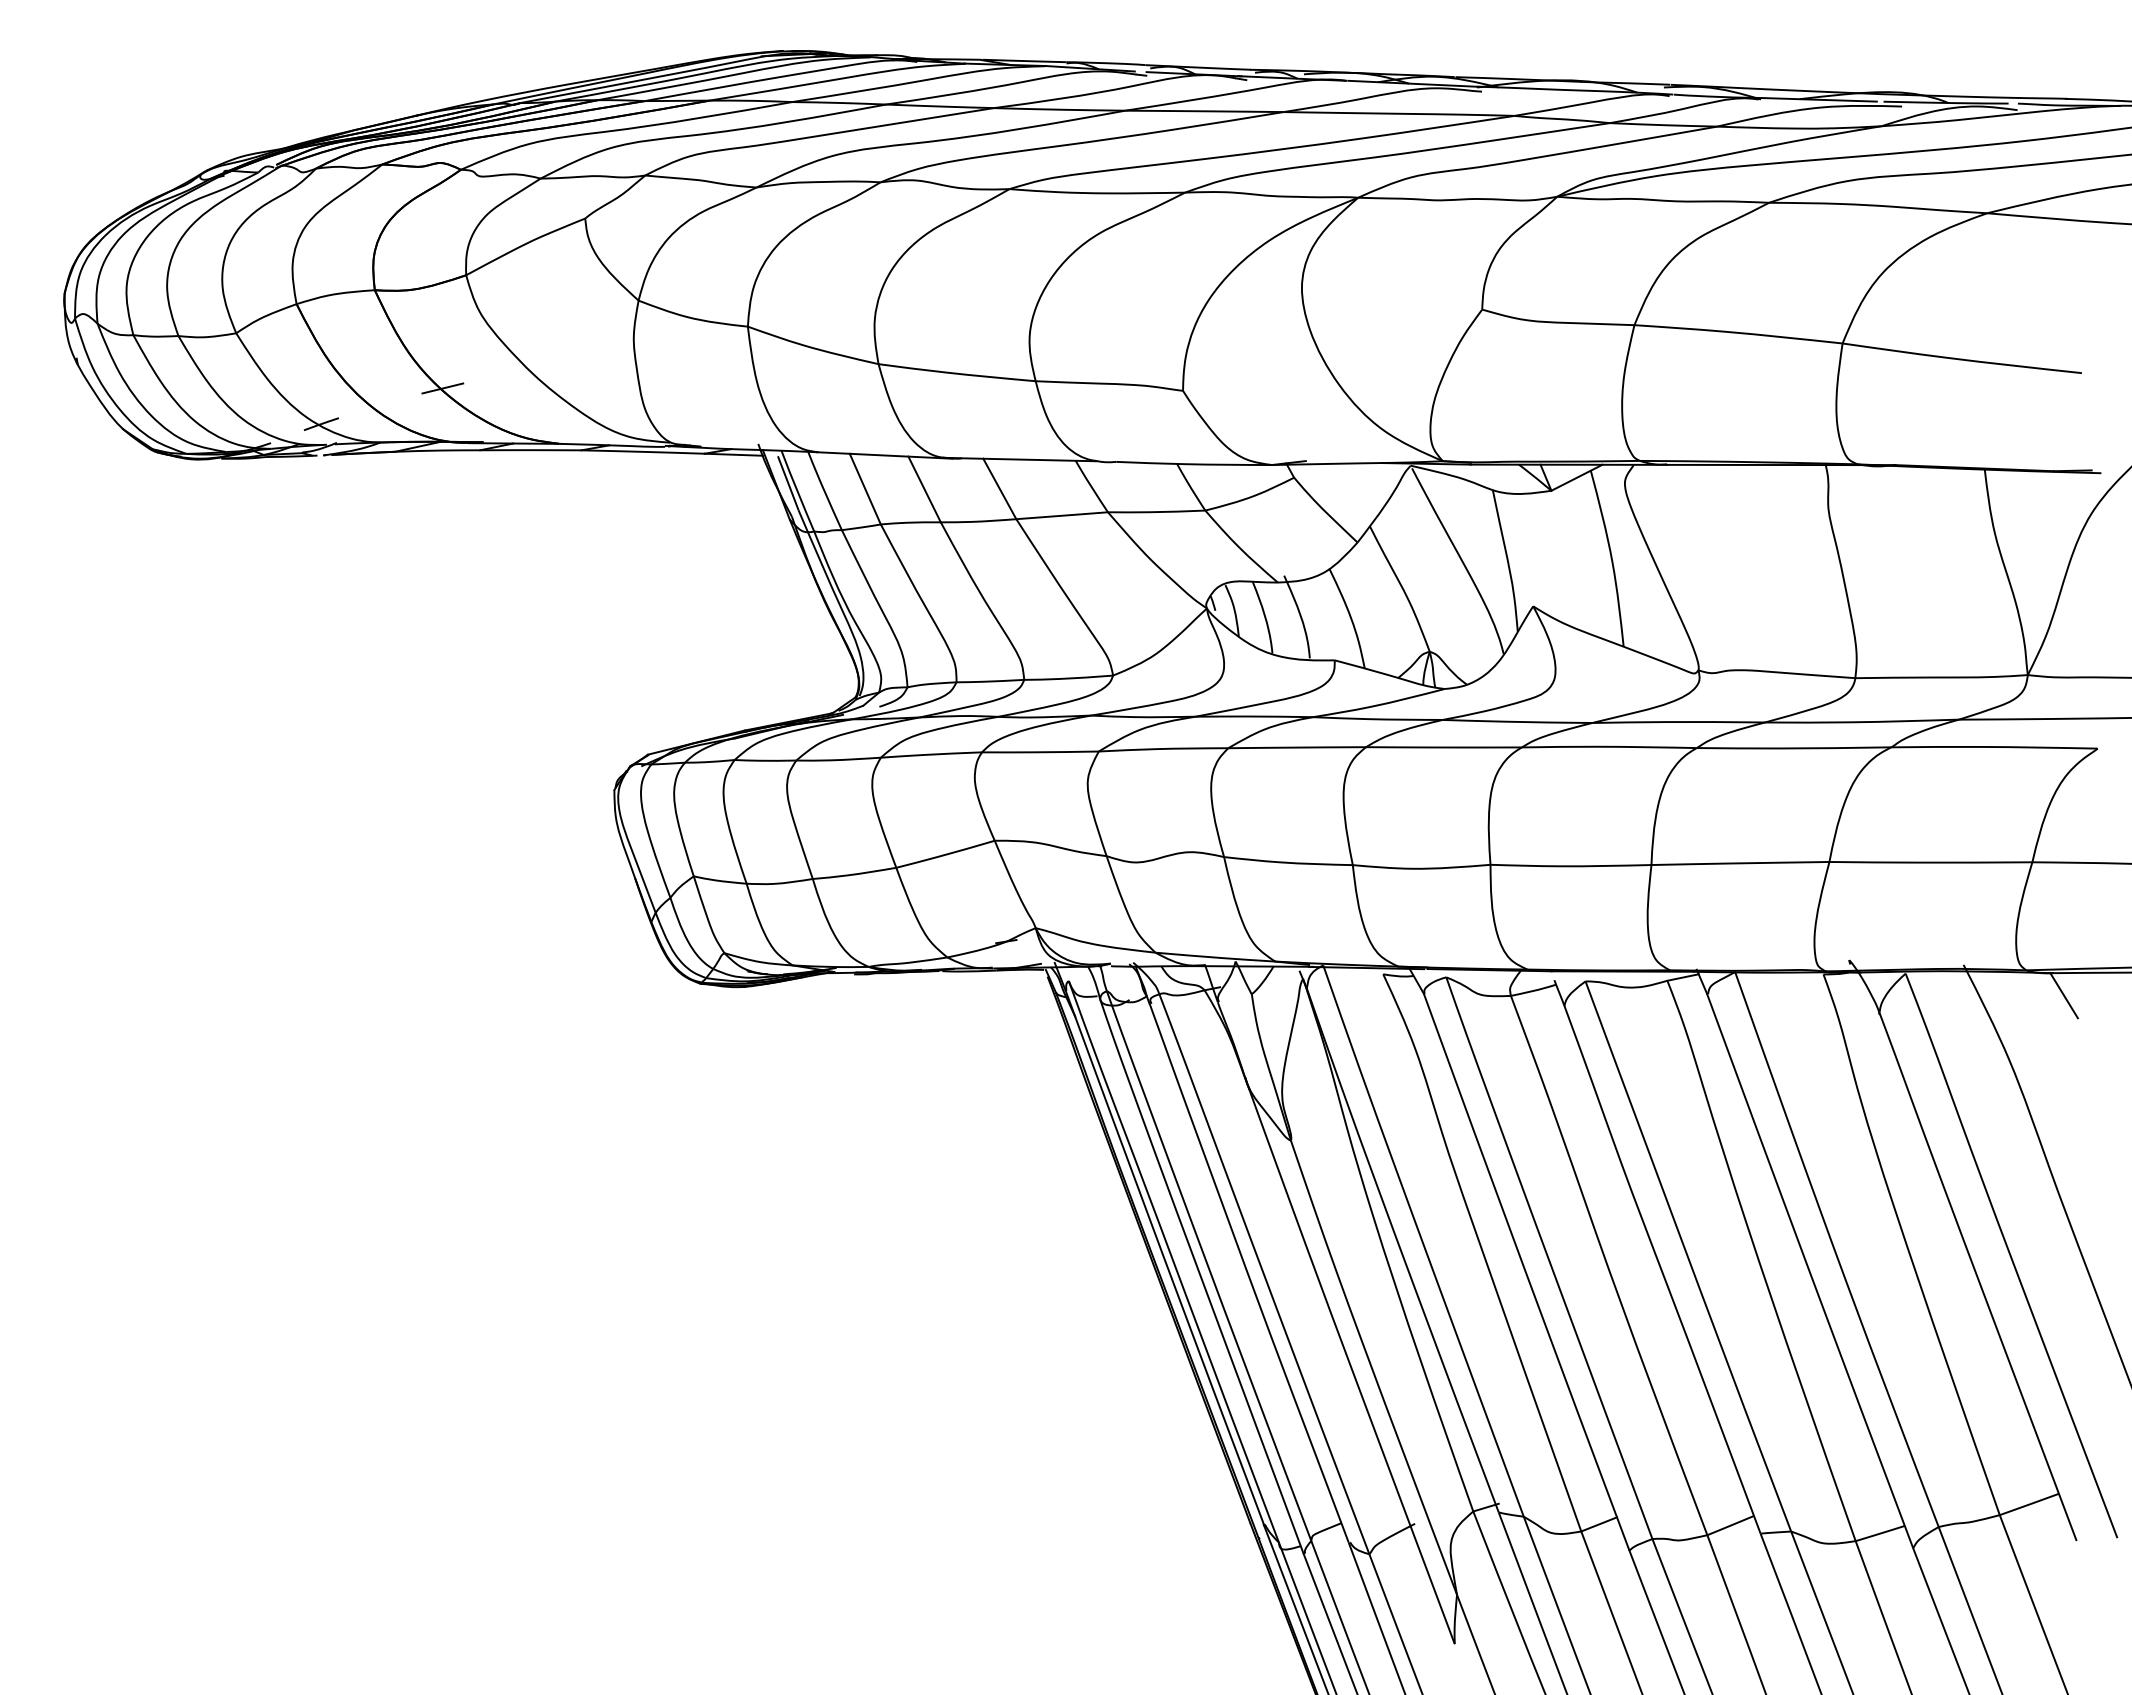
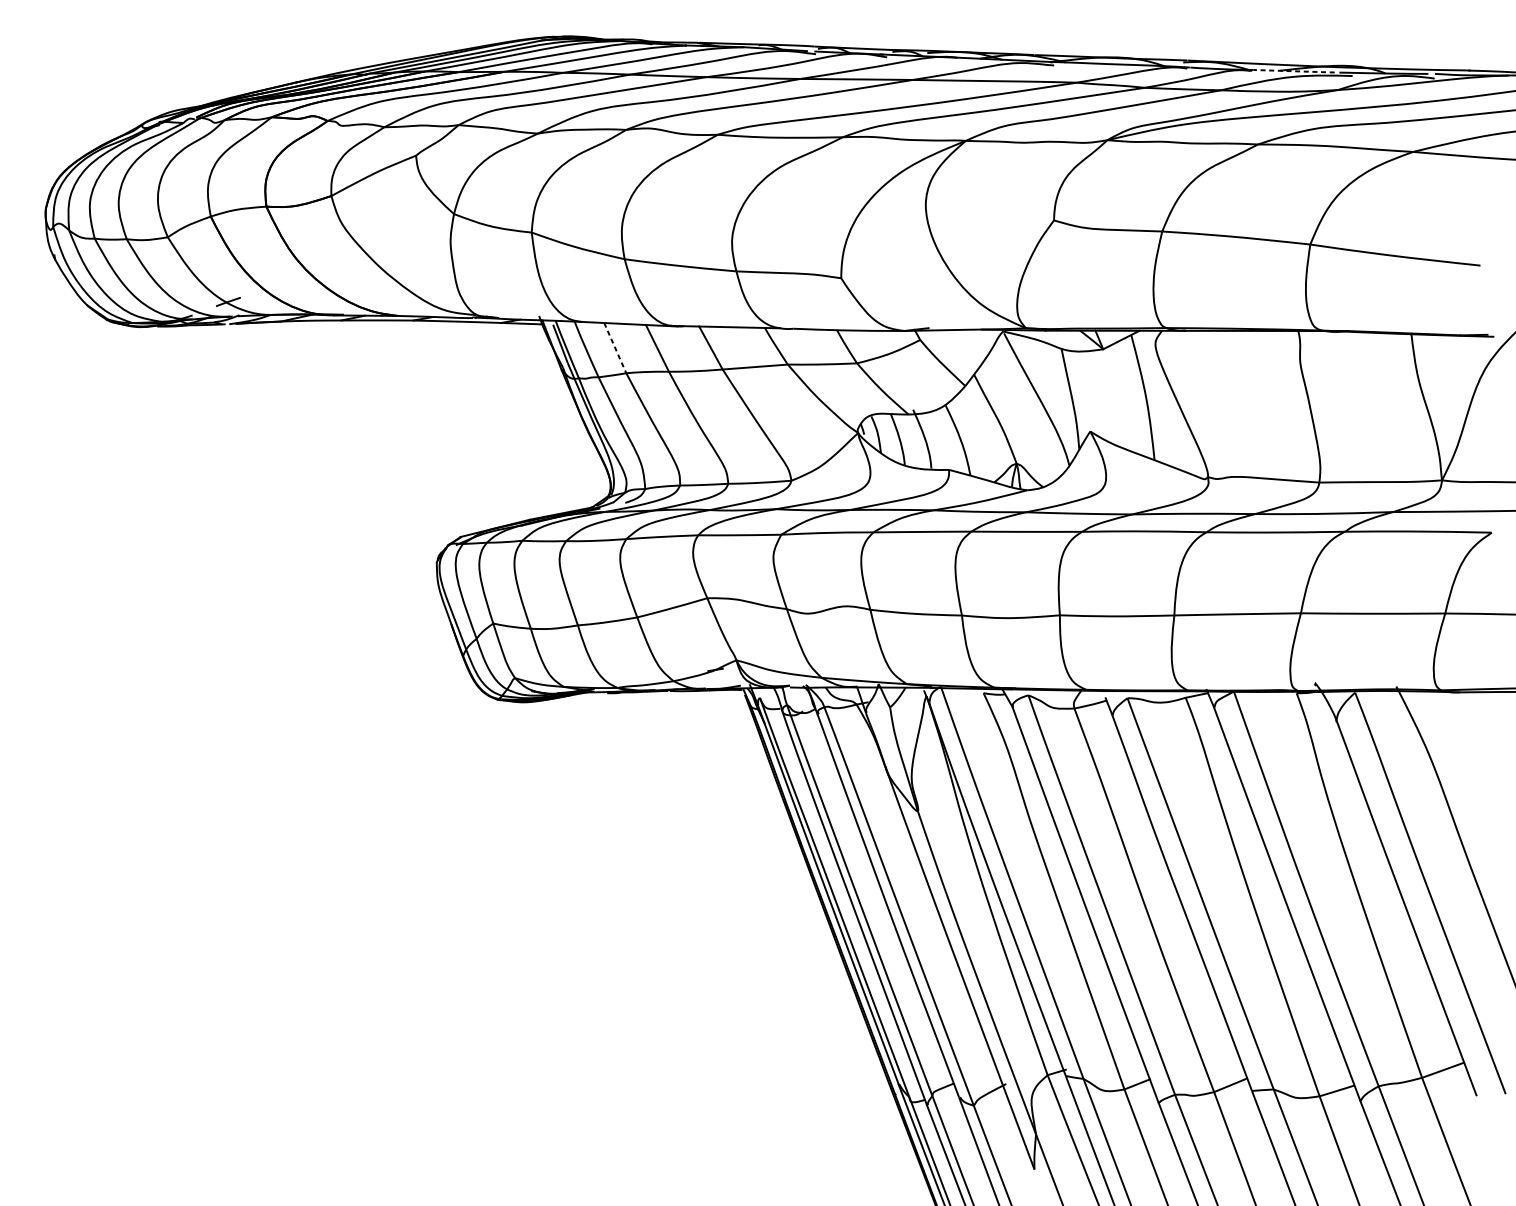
line: (1819, 99) -> (1293, 71), solid -> dashed
line: (442, 388) -> (314, 276), removed
line: (865, 489) -> (615, 348), solid -> dashed
line: (2063, 995) -> (1467, 708), removed

